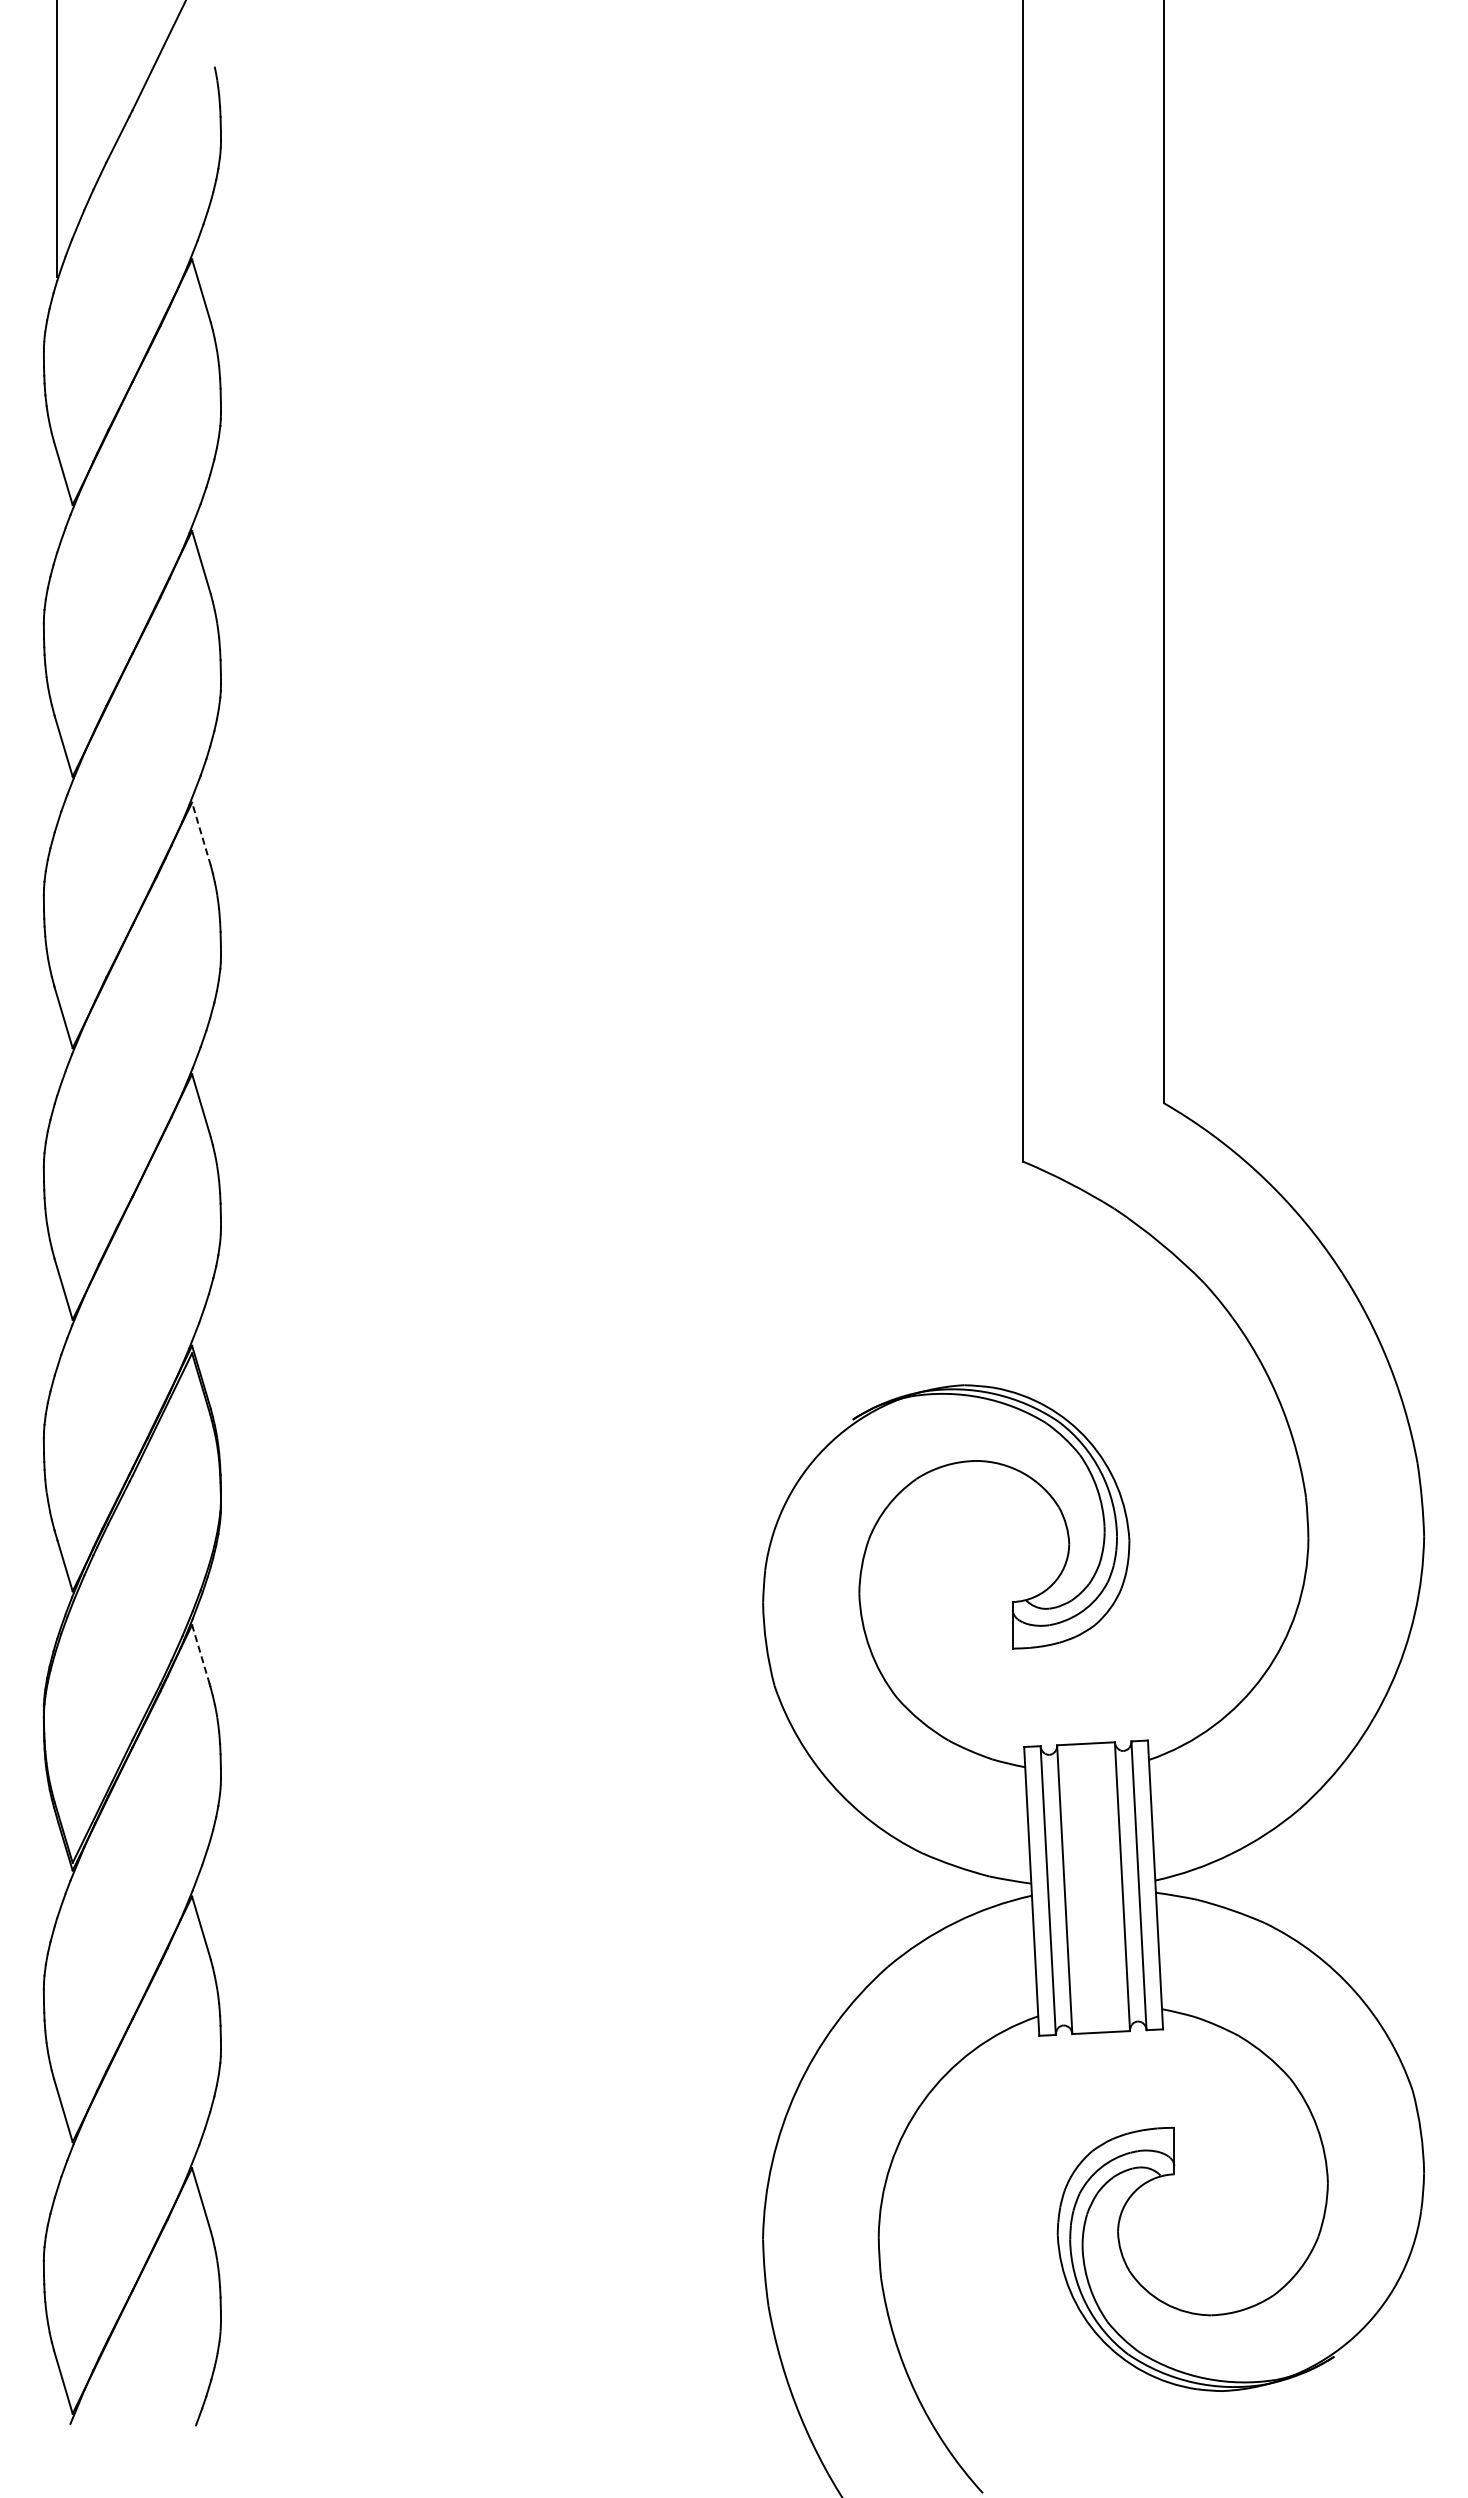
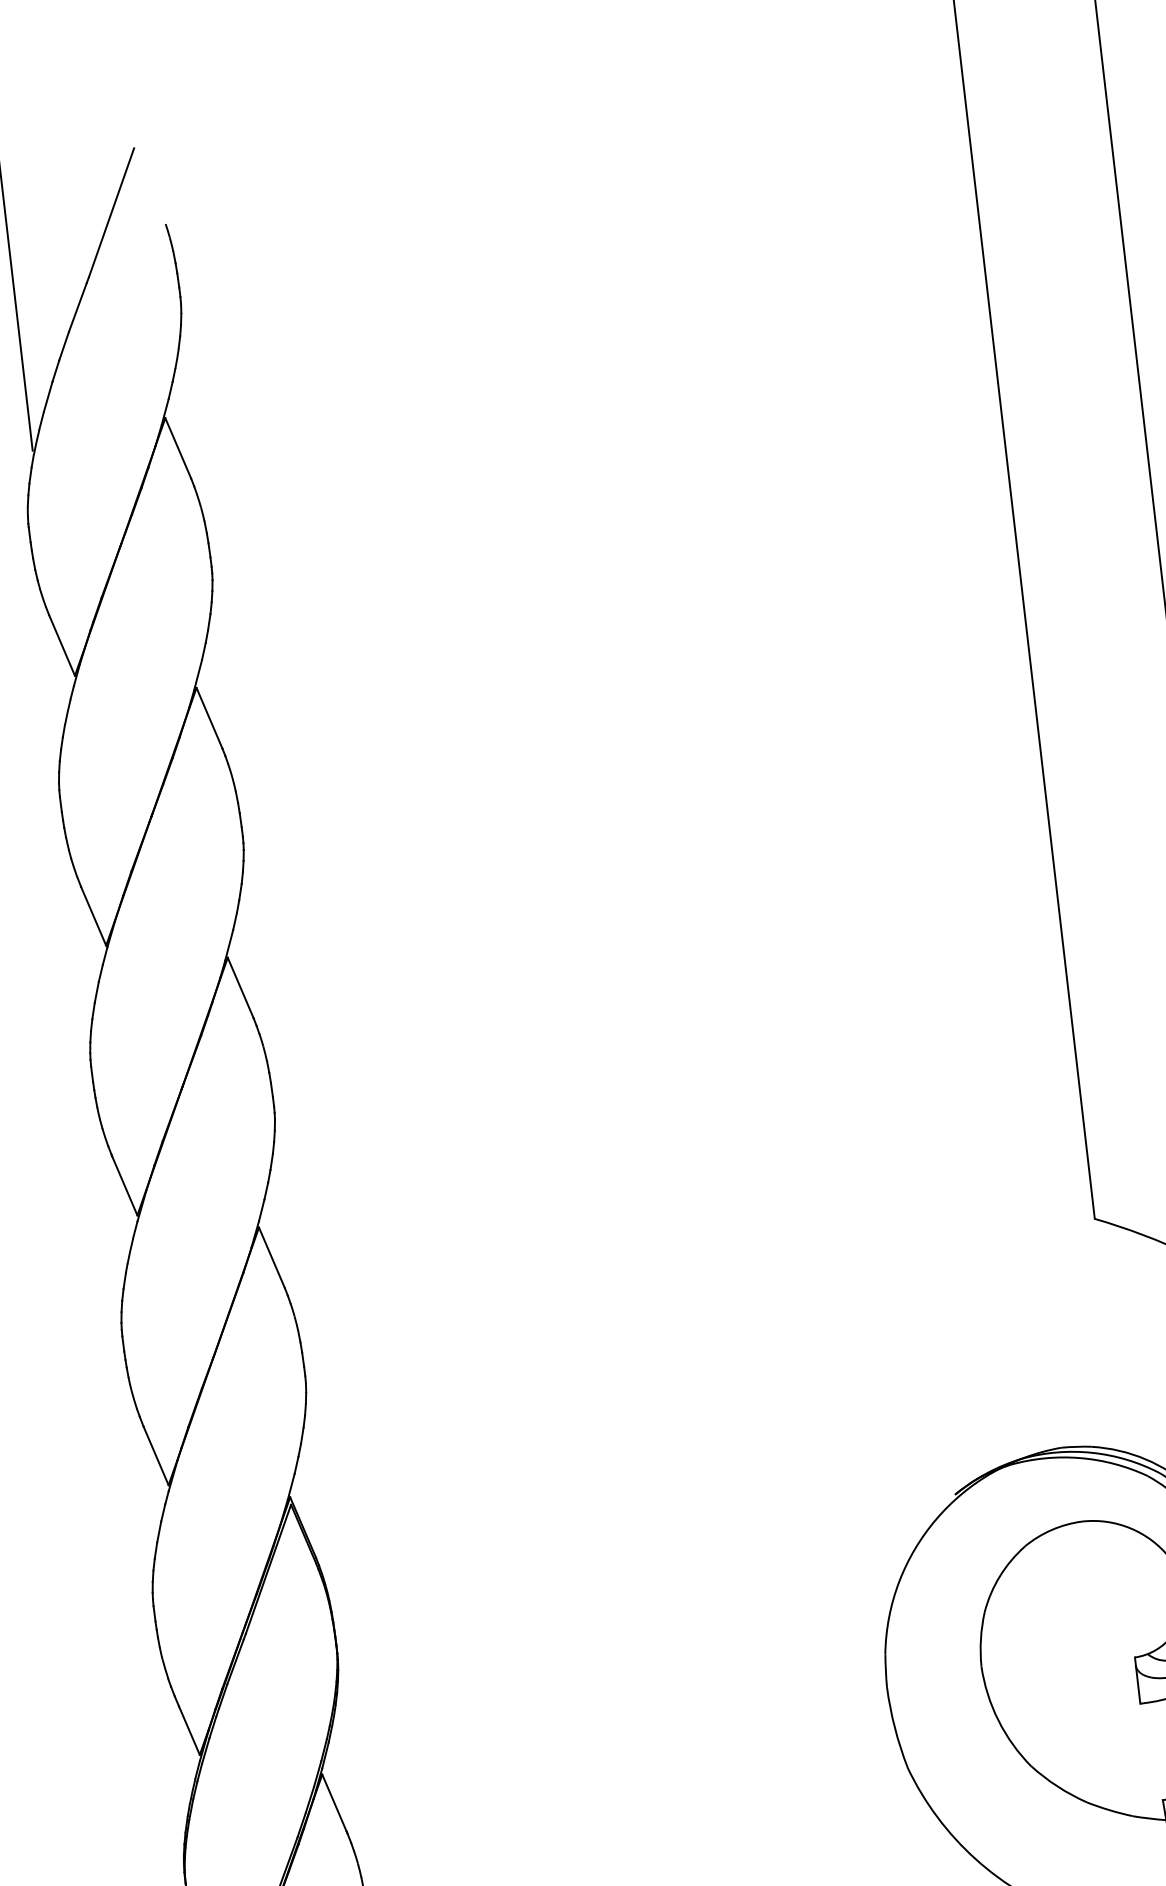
line: (201, 834) -> (240, 988), dashed -> solid
line: (200, 1654) -> (334, 1802), dashed -> solid

